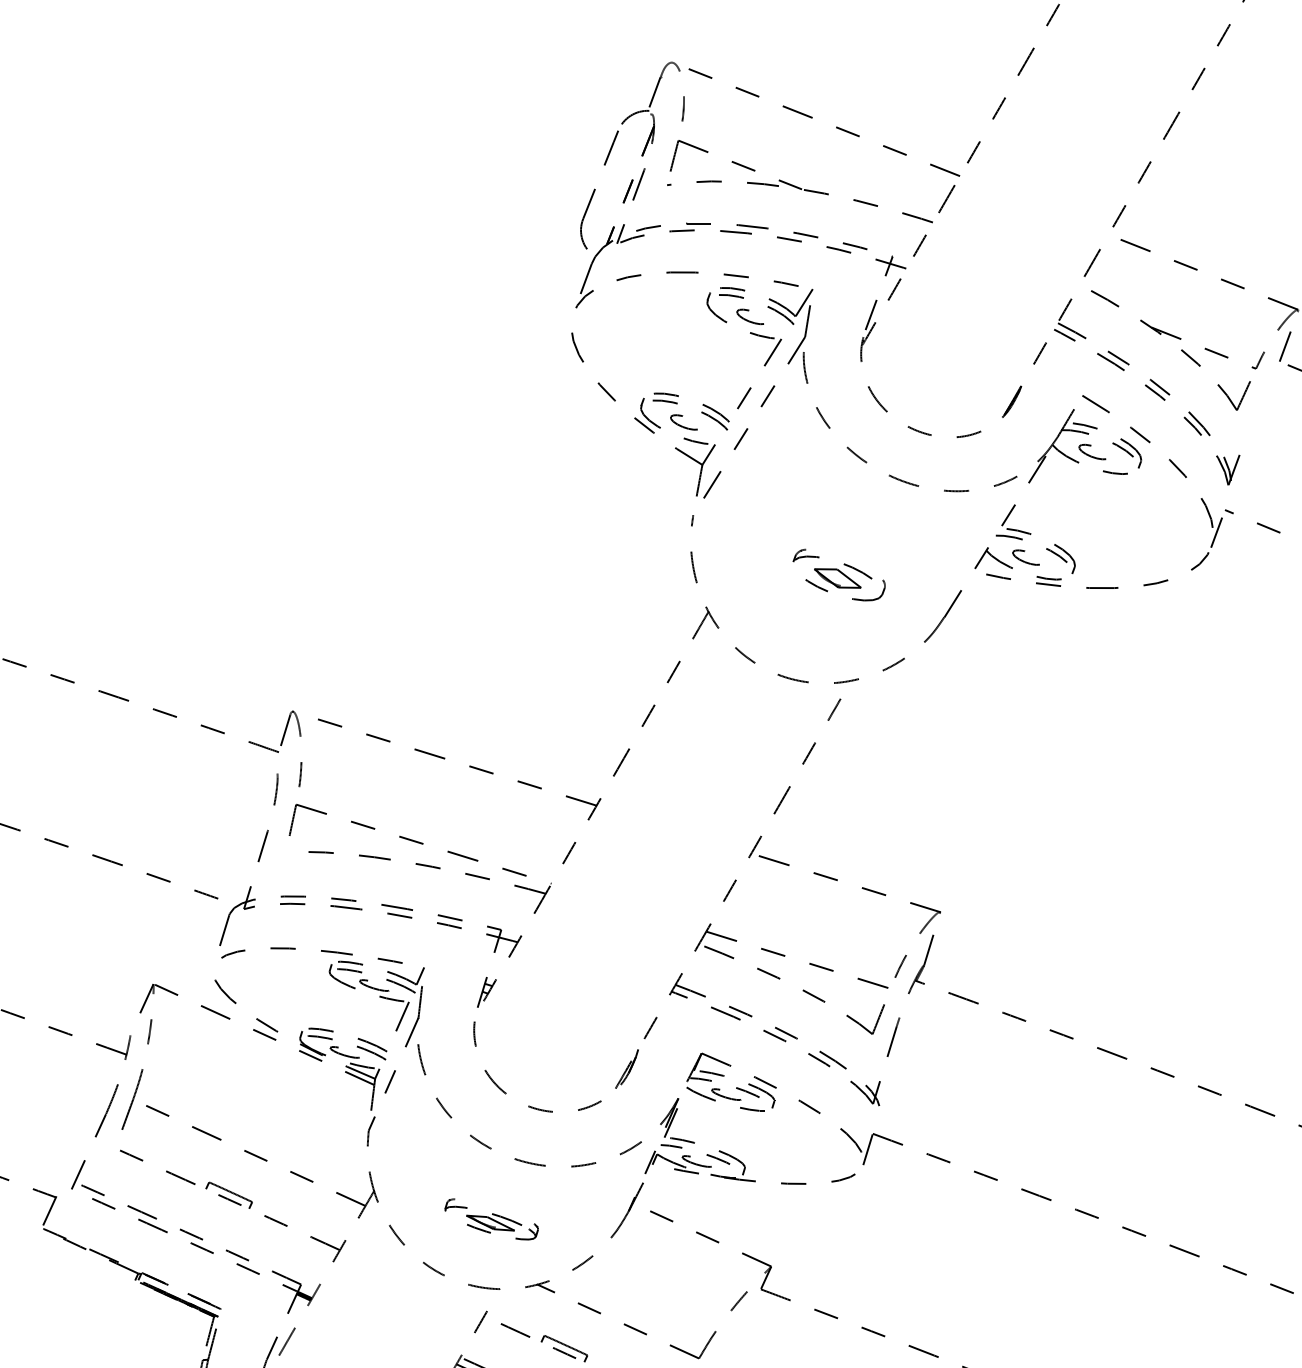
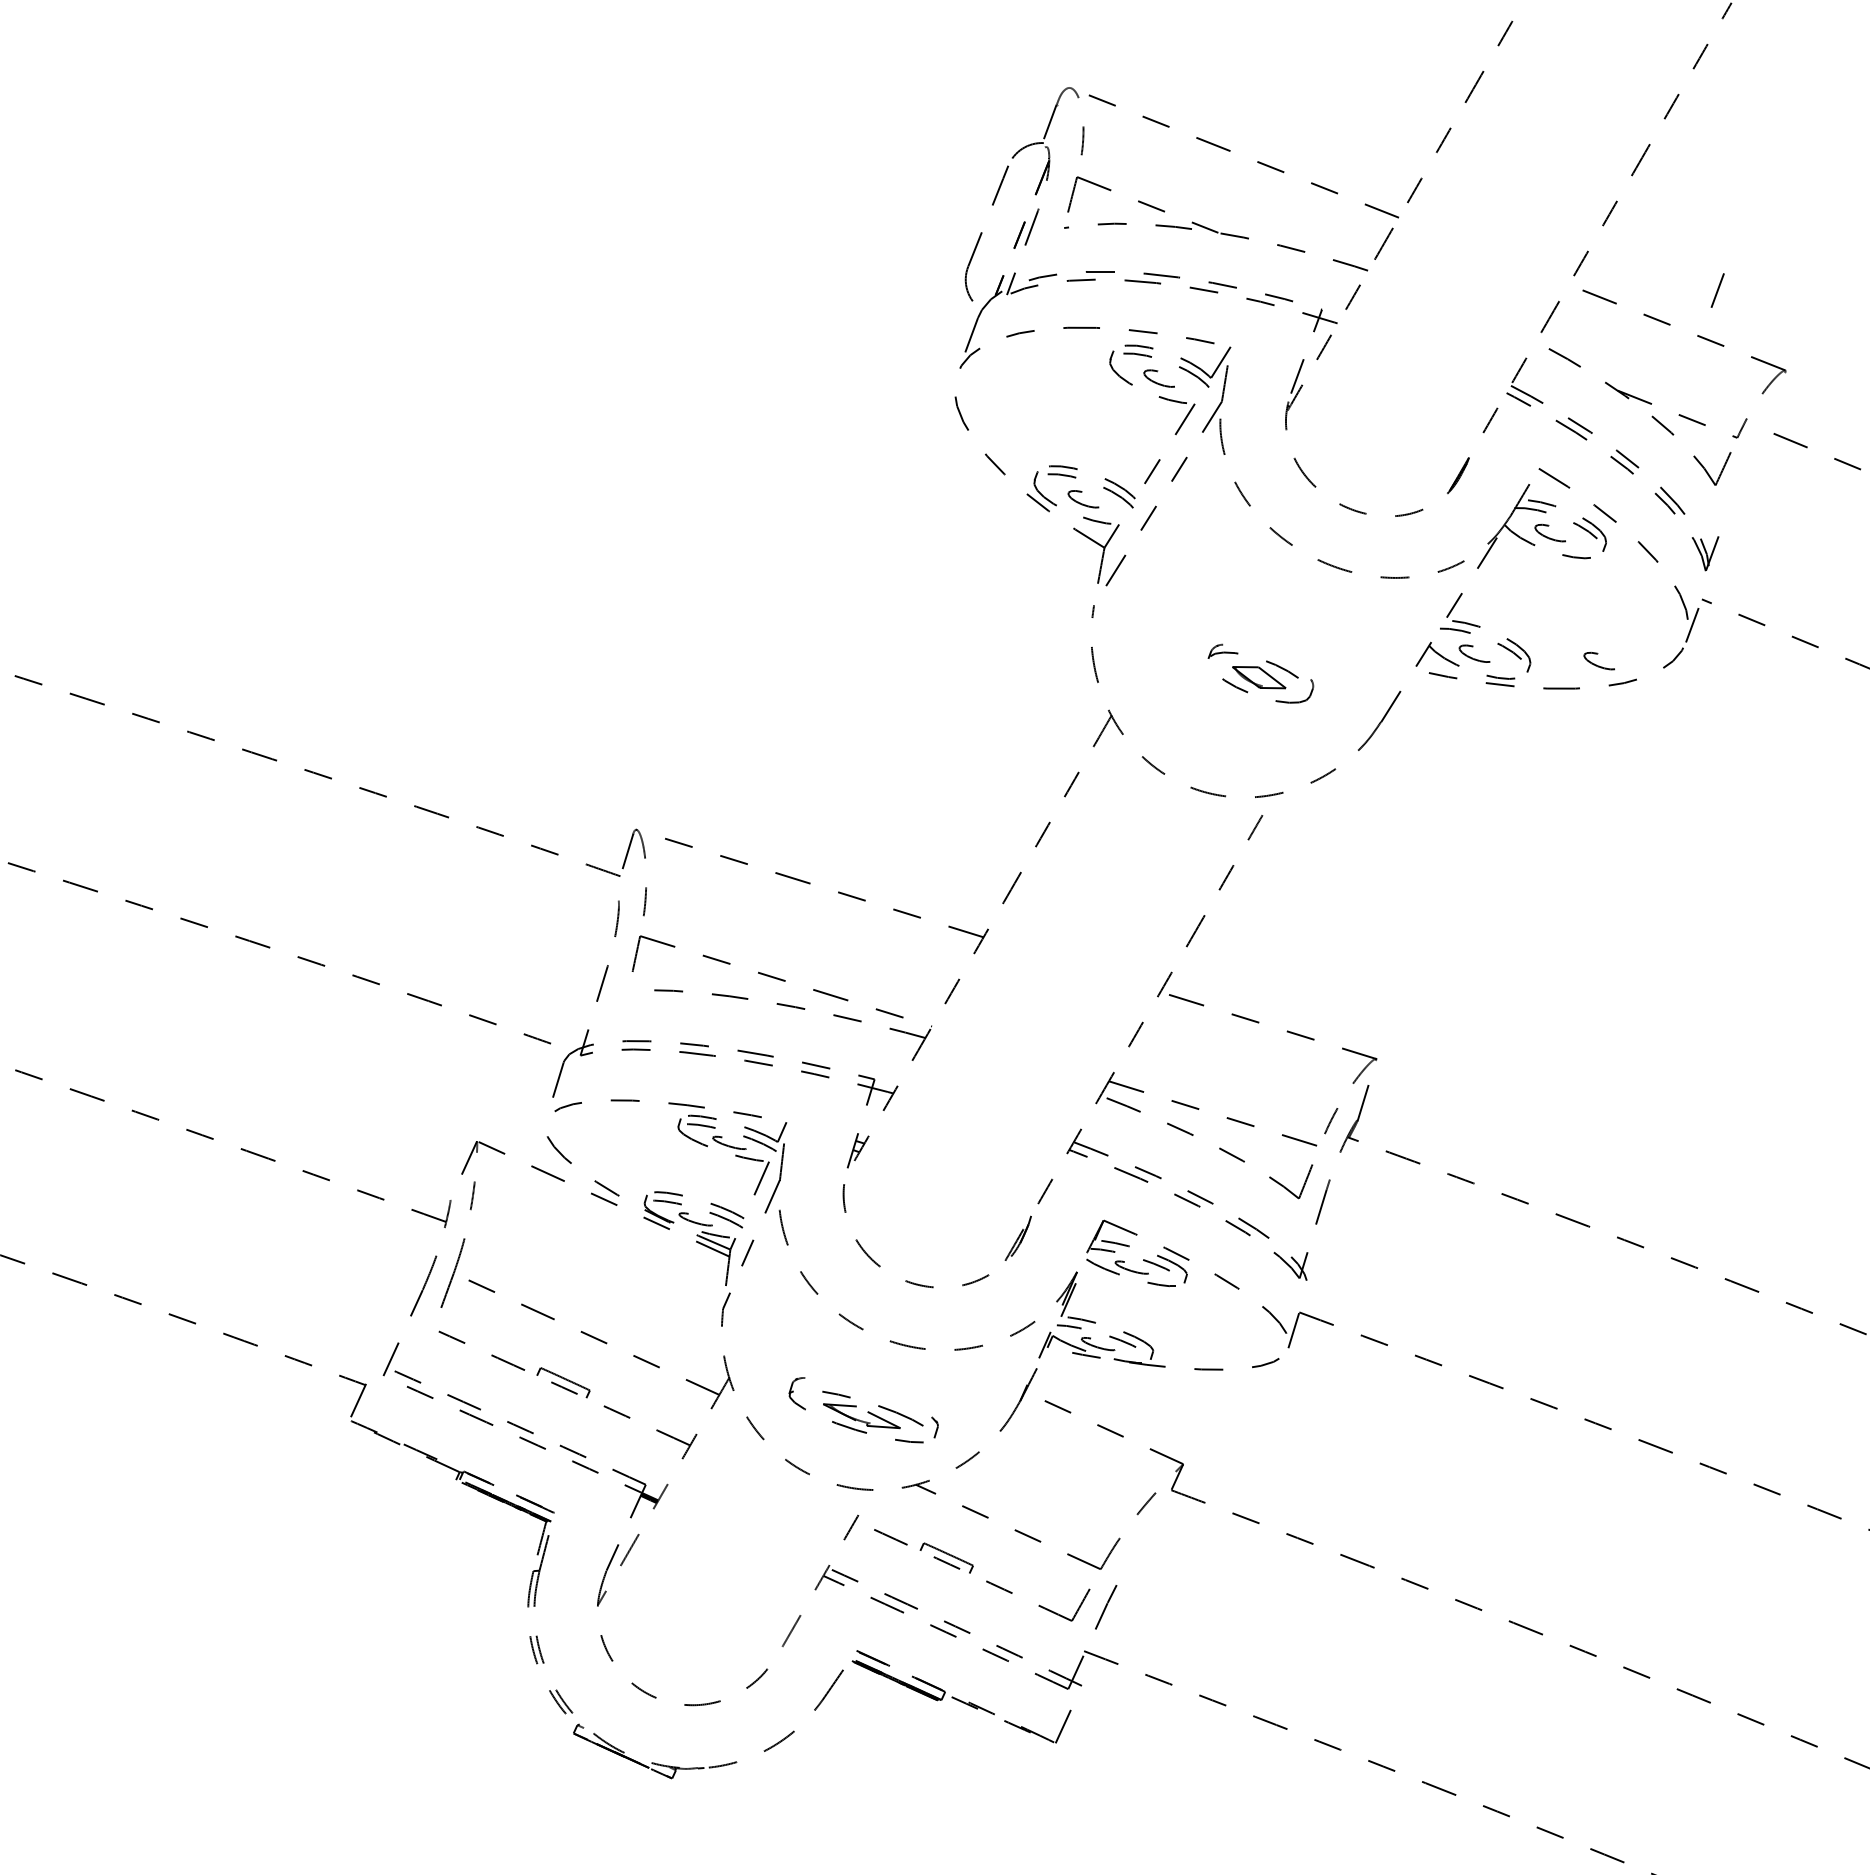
line: (1285, 346) -> (1717, 290), moved
part: (1134, 563) -> (1598, 660), added
part: (491, 1219) -> (863, 1410), size x1.4

